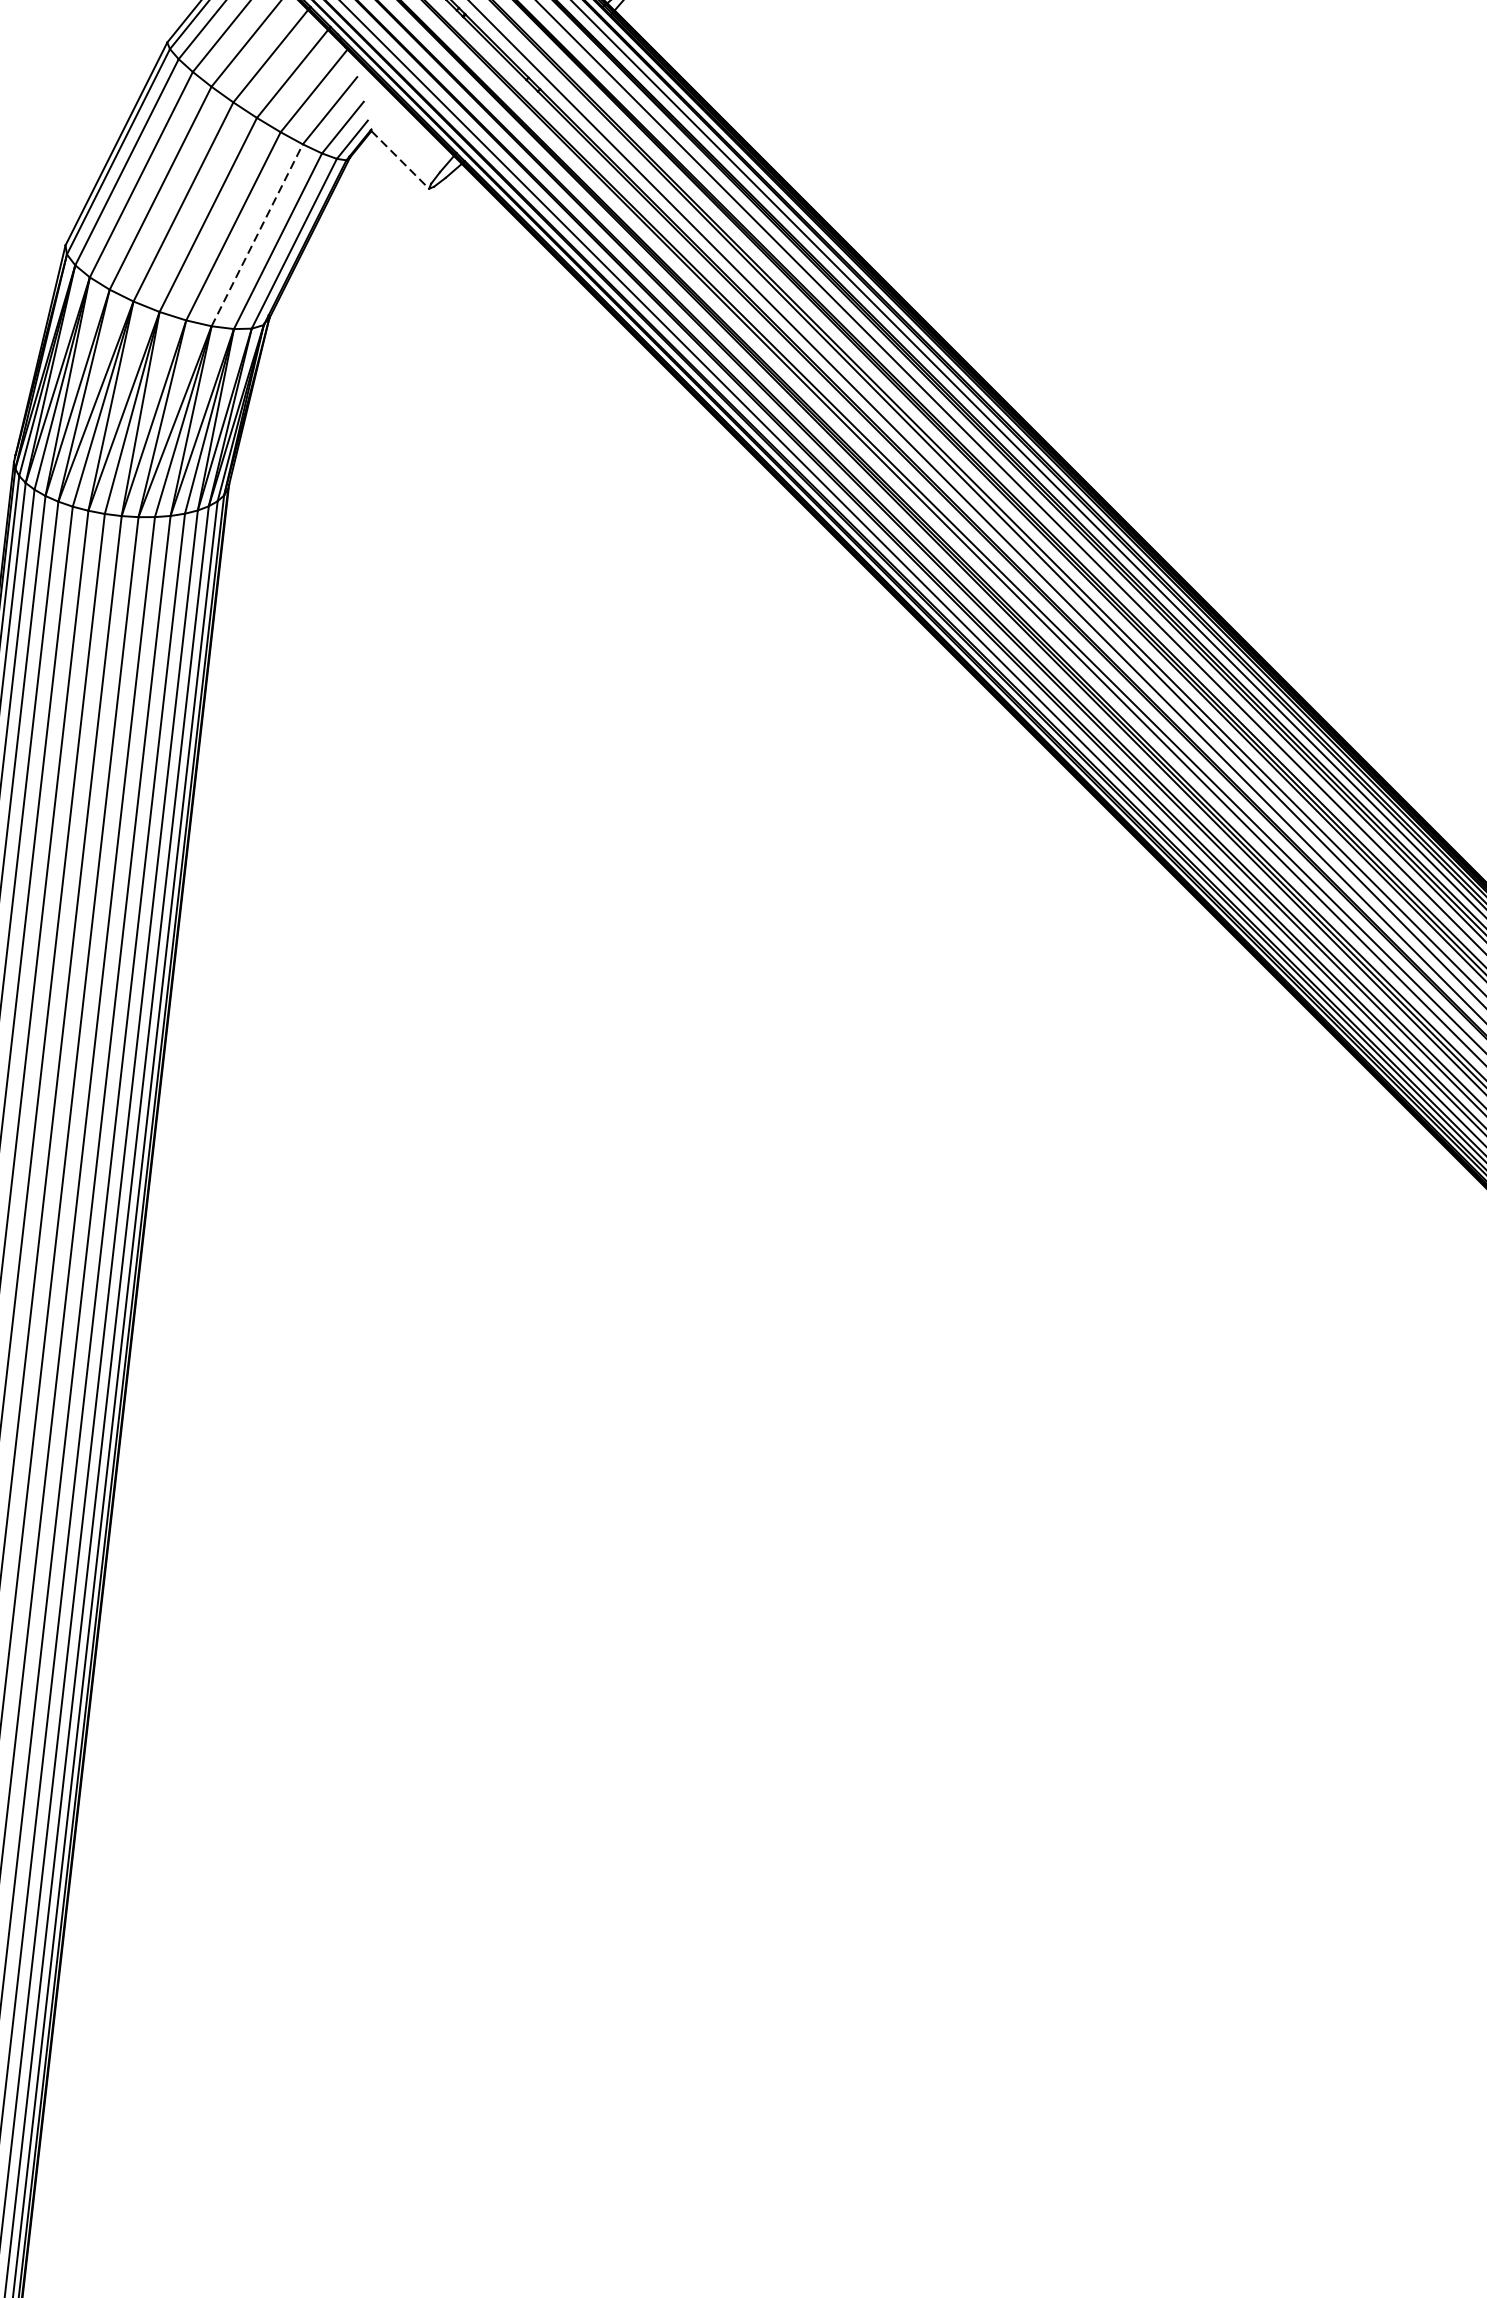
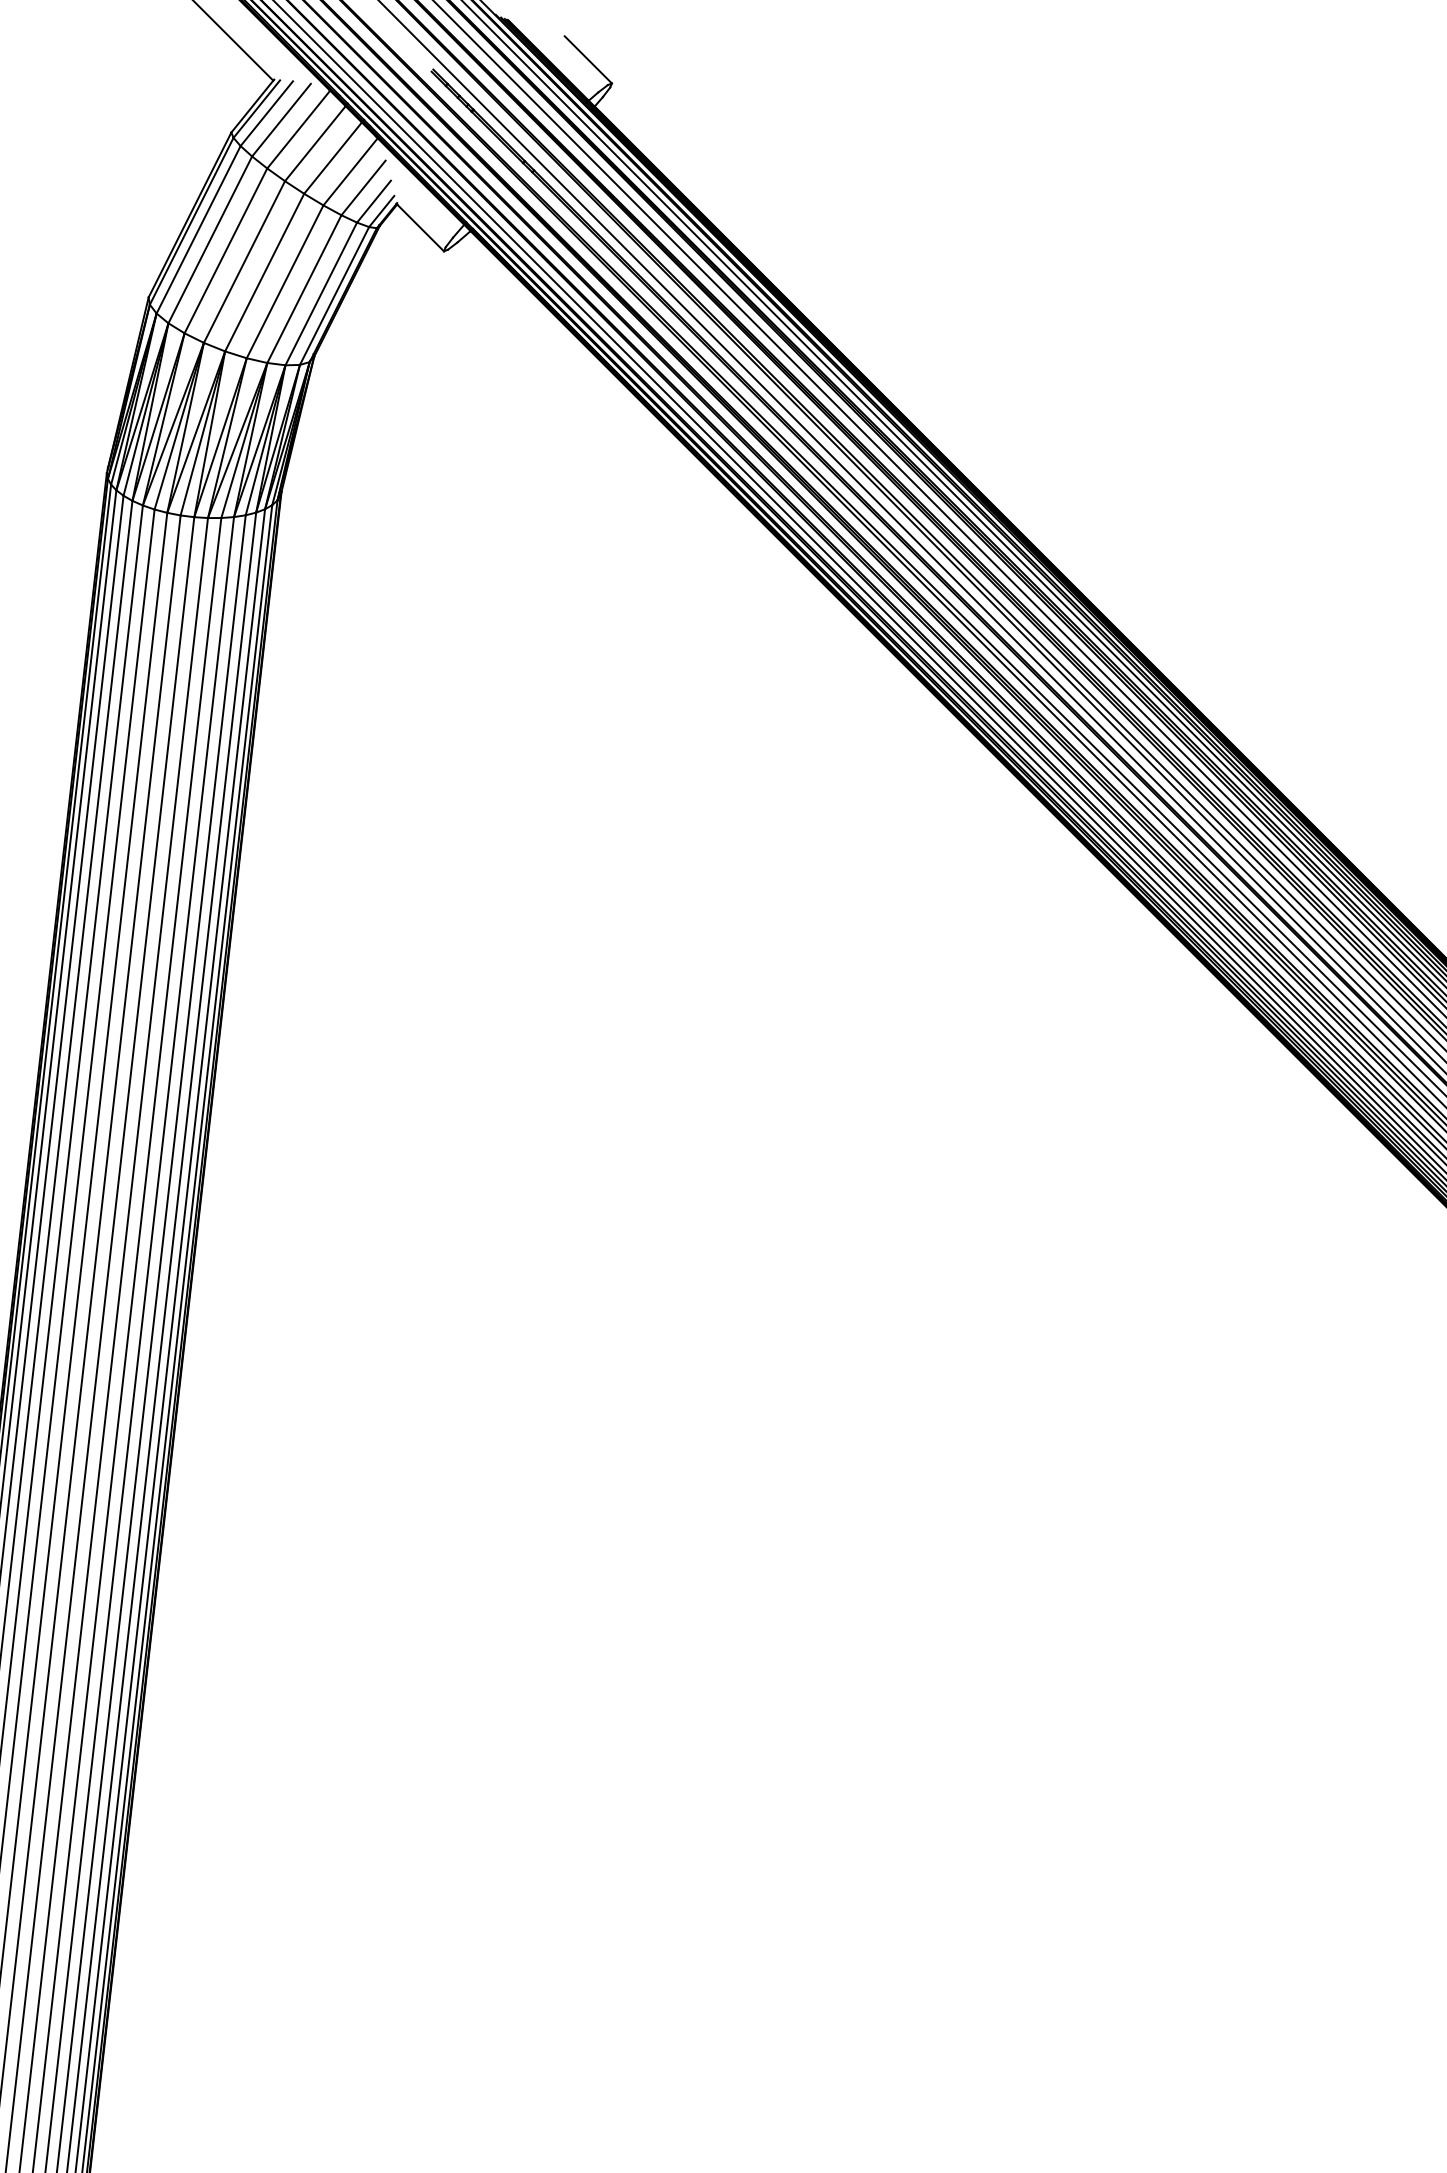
line: (400, 160) -> (420, 228), dashed -> solid
line: (257, 235) -> (304, 289), dashed -> solid

